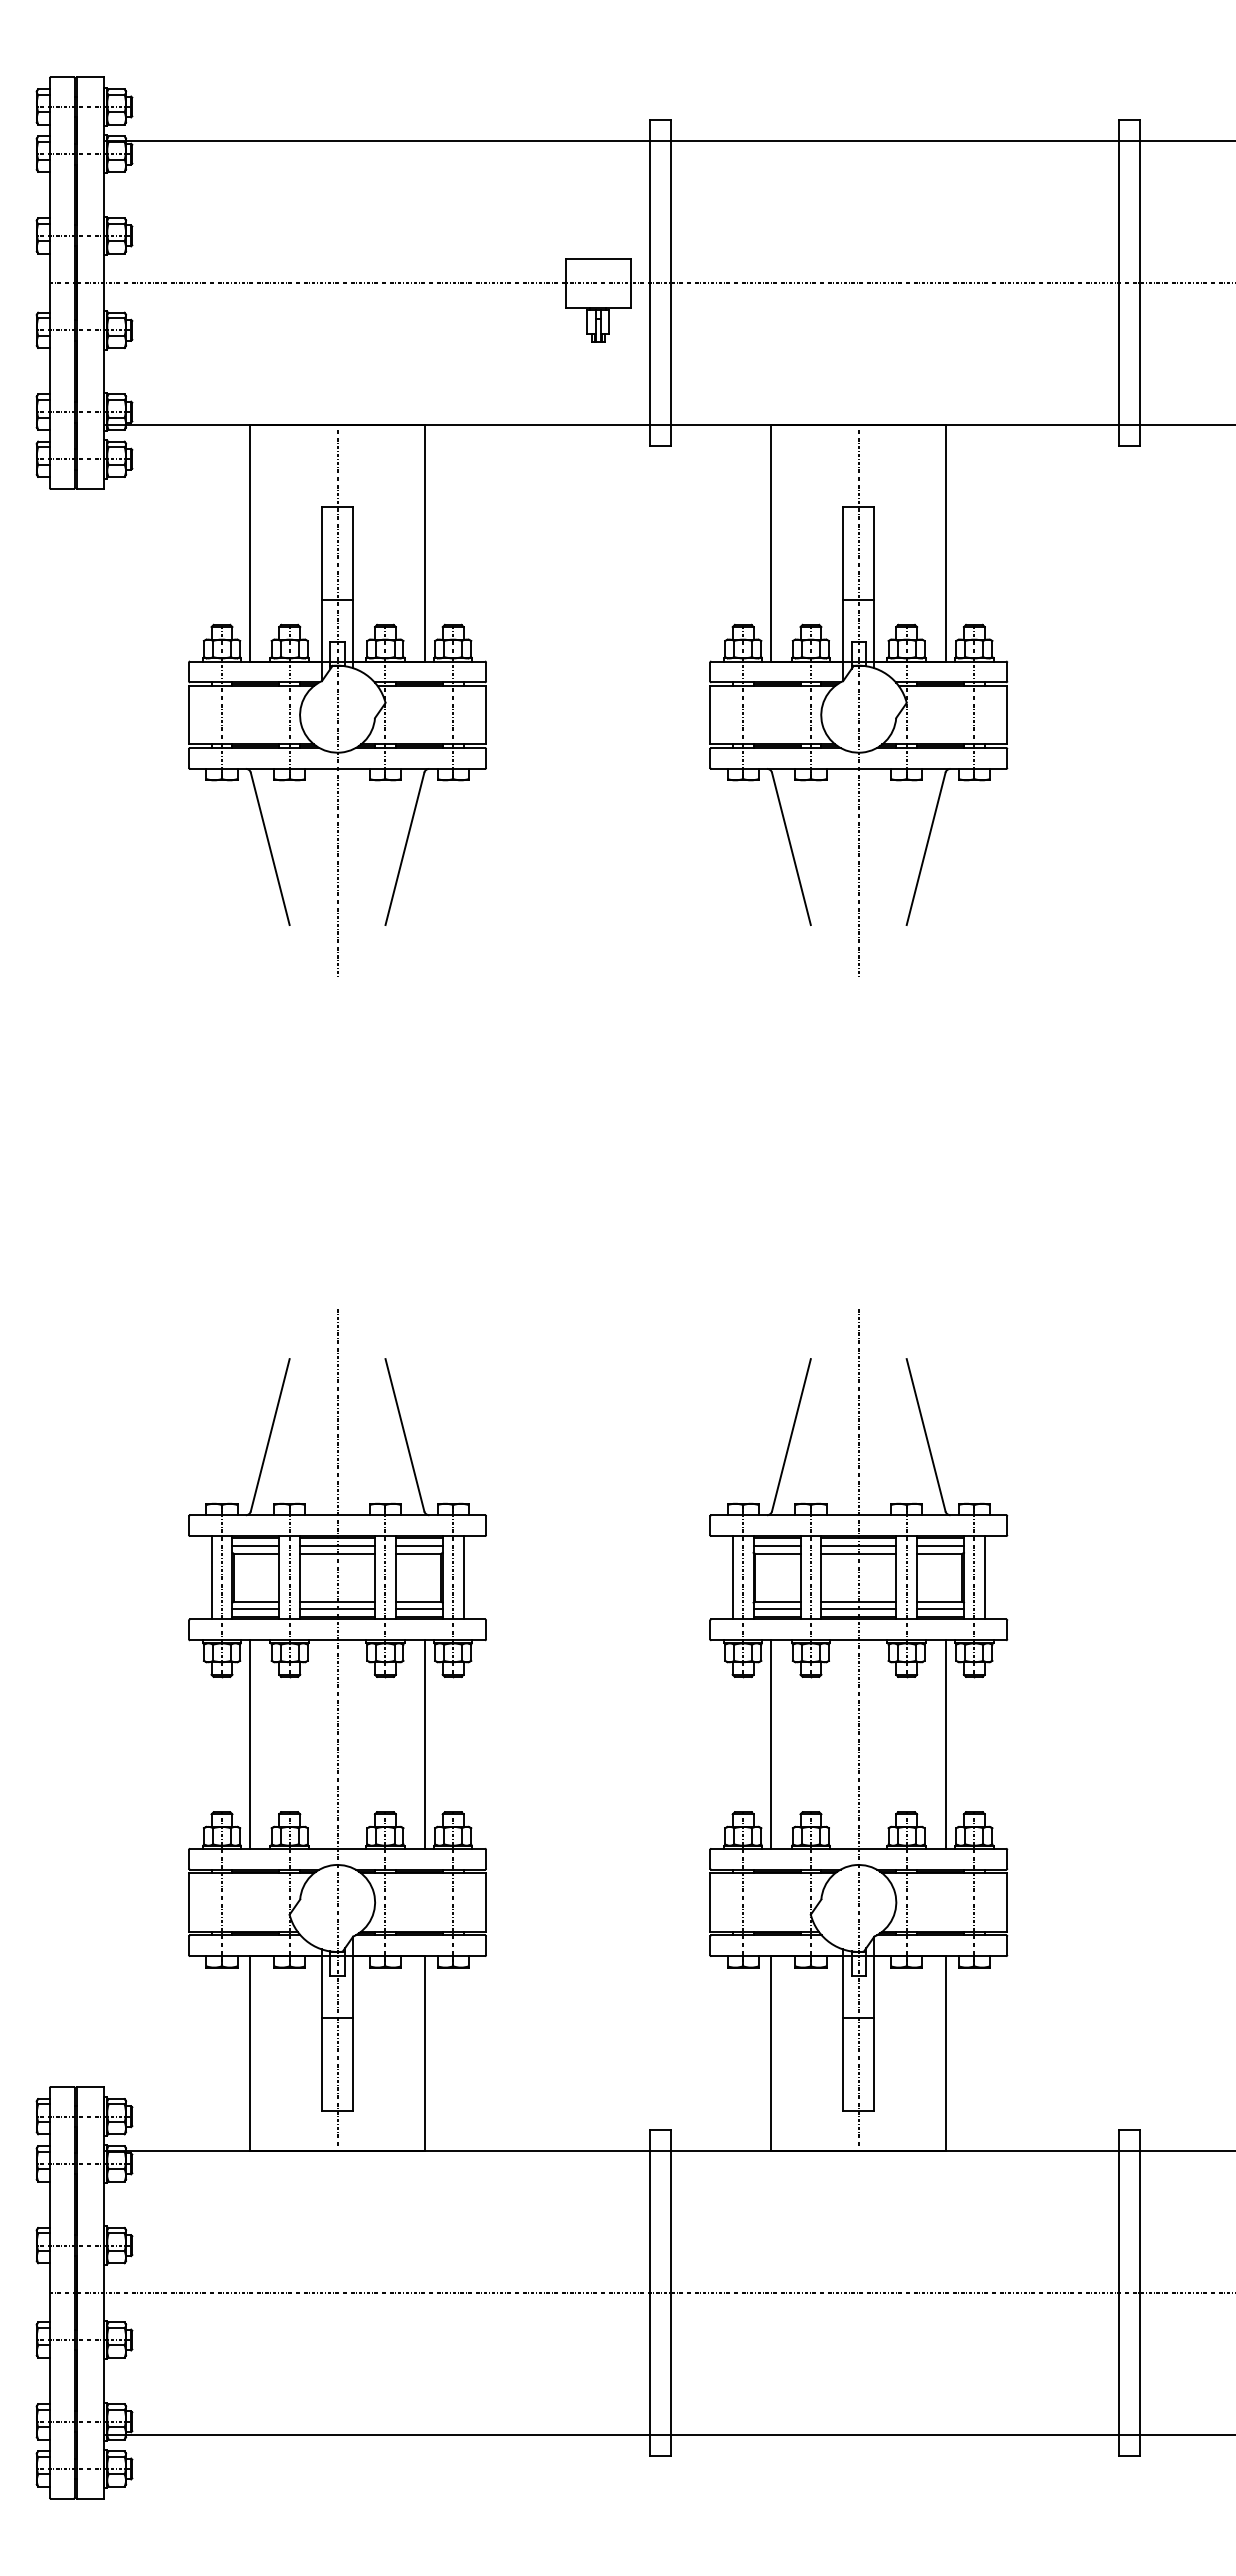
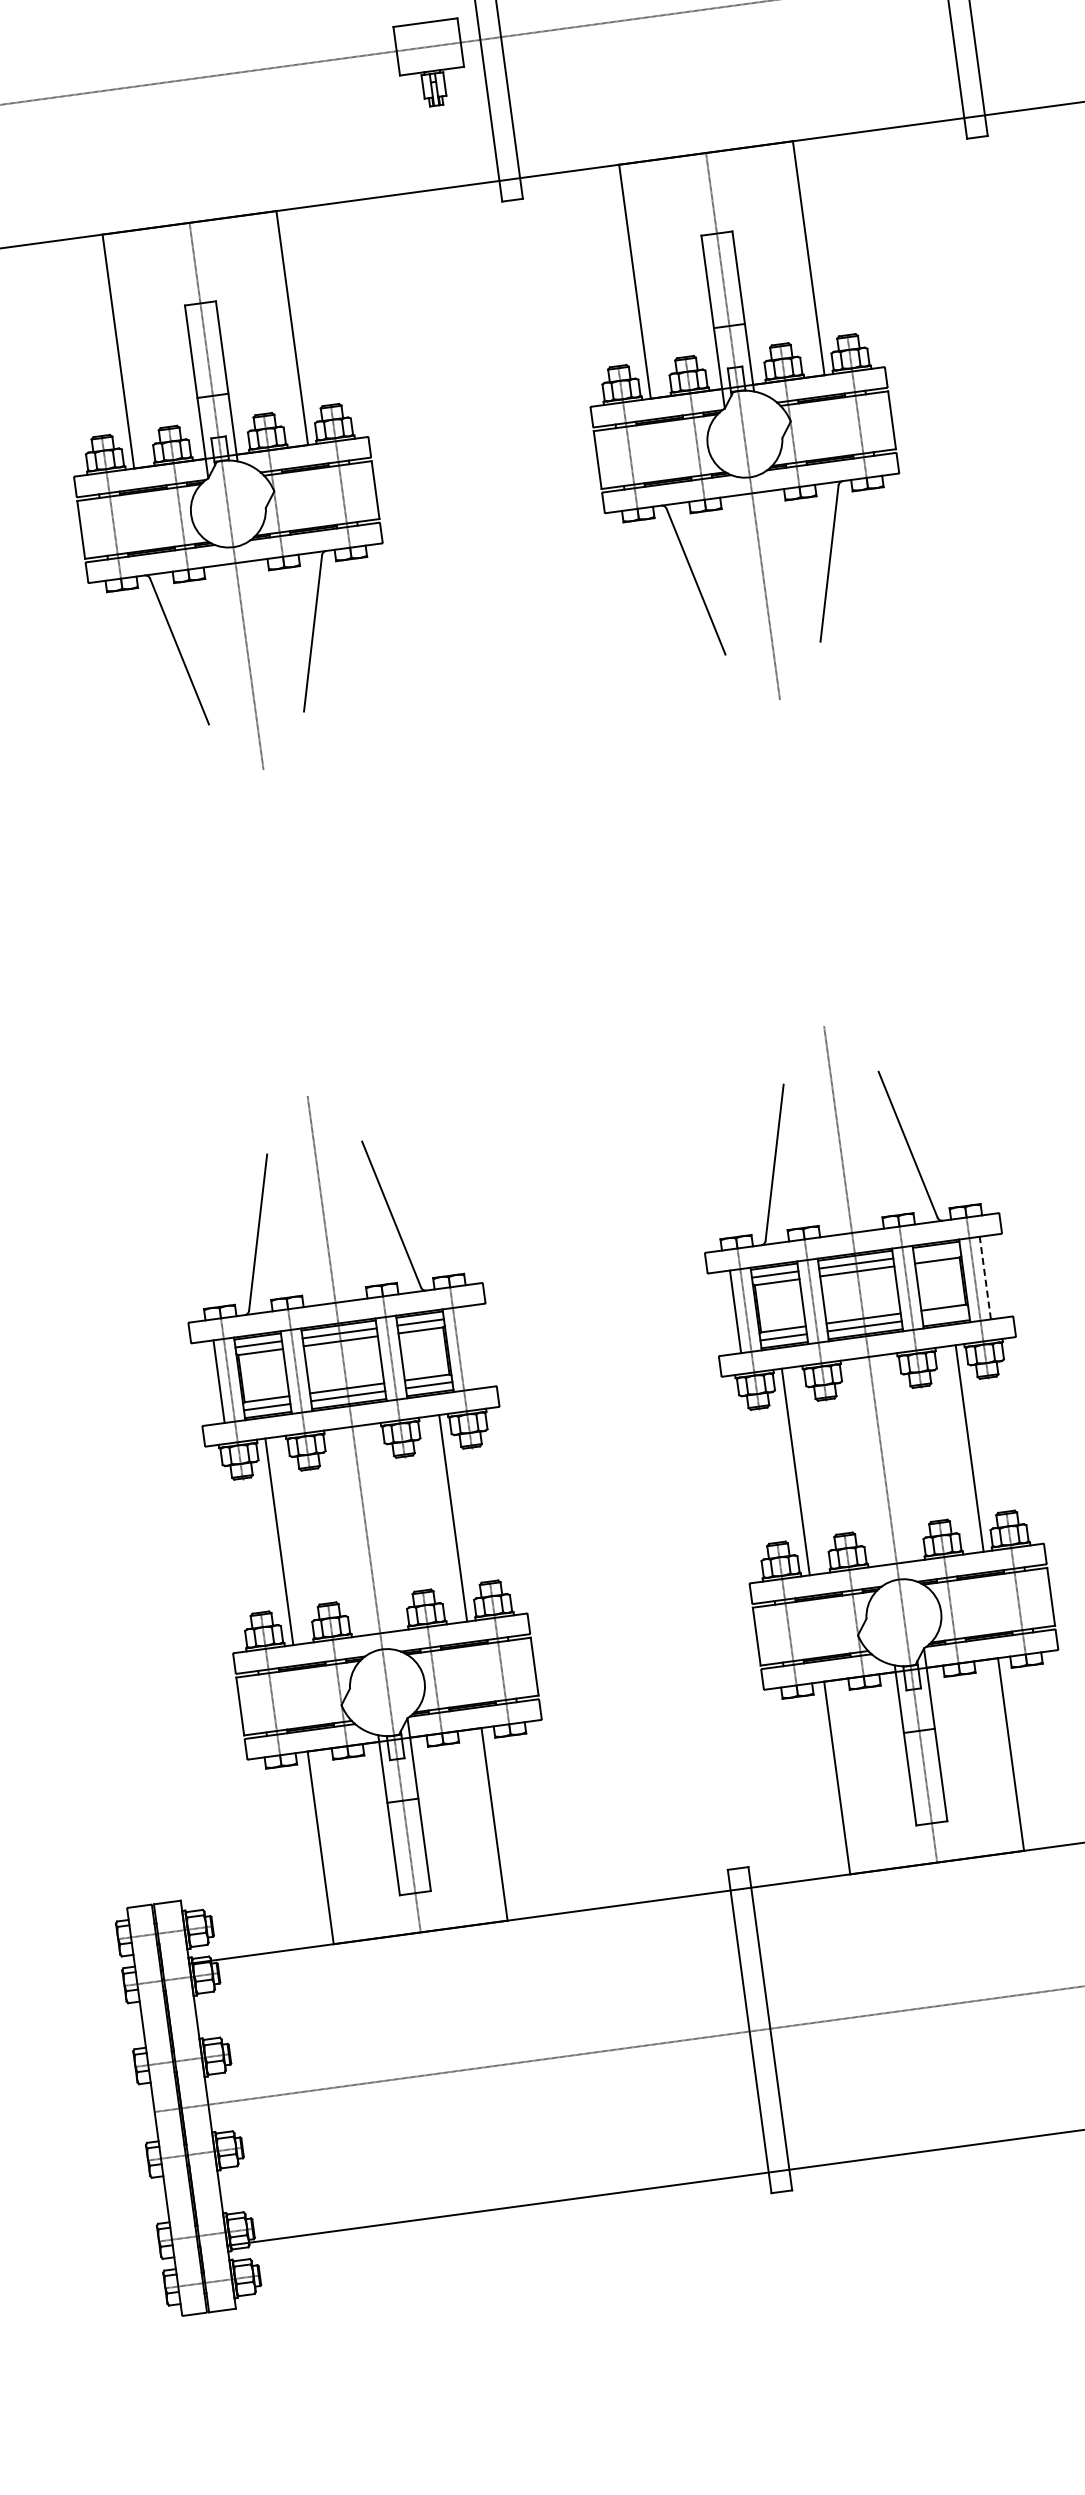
line: (940, 1546) -> (937, 1253), removed
line: (463, 1577) -> (468, 1347), removed
line: (984, 1577) -> (984, 1277), solid -> dashed
line: (940, 1609) -> (945, 1315), removed

